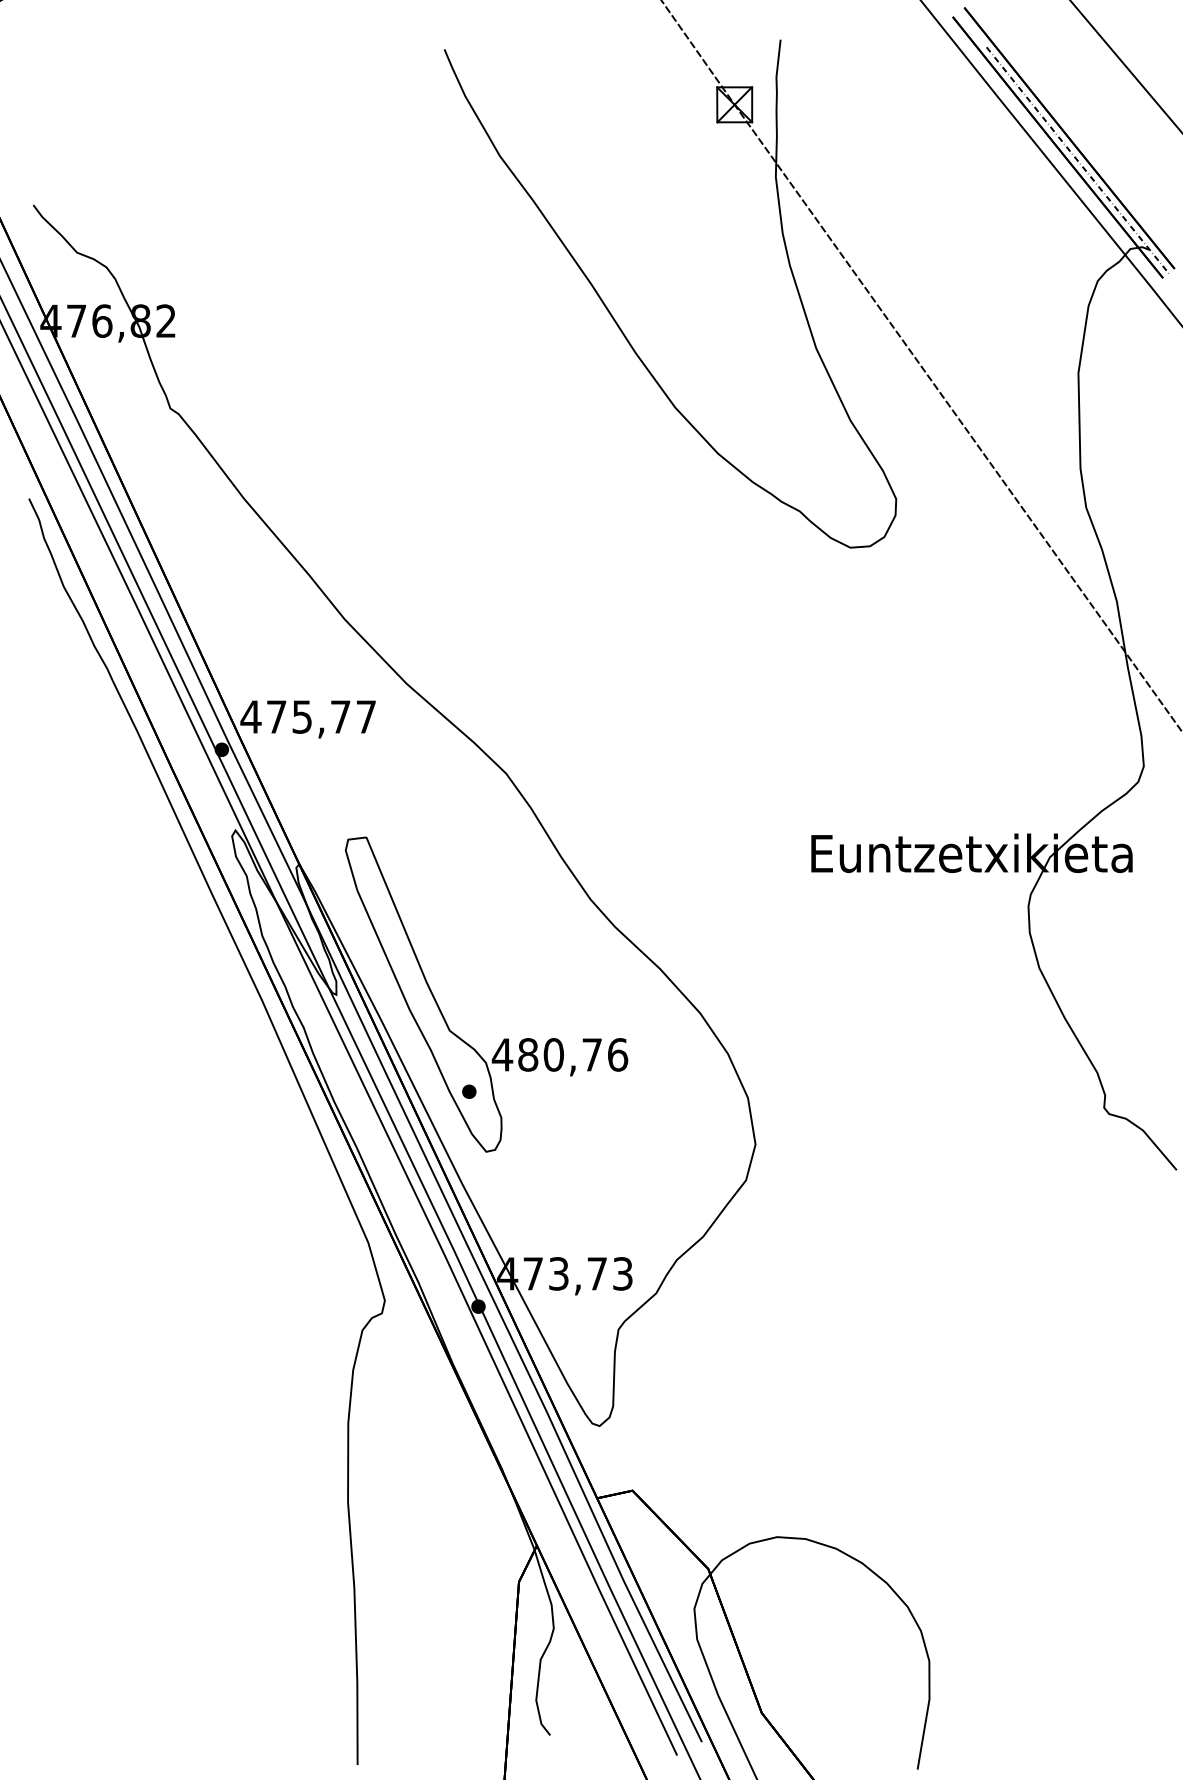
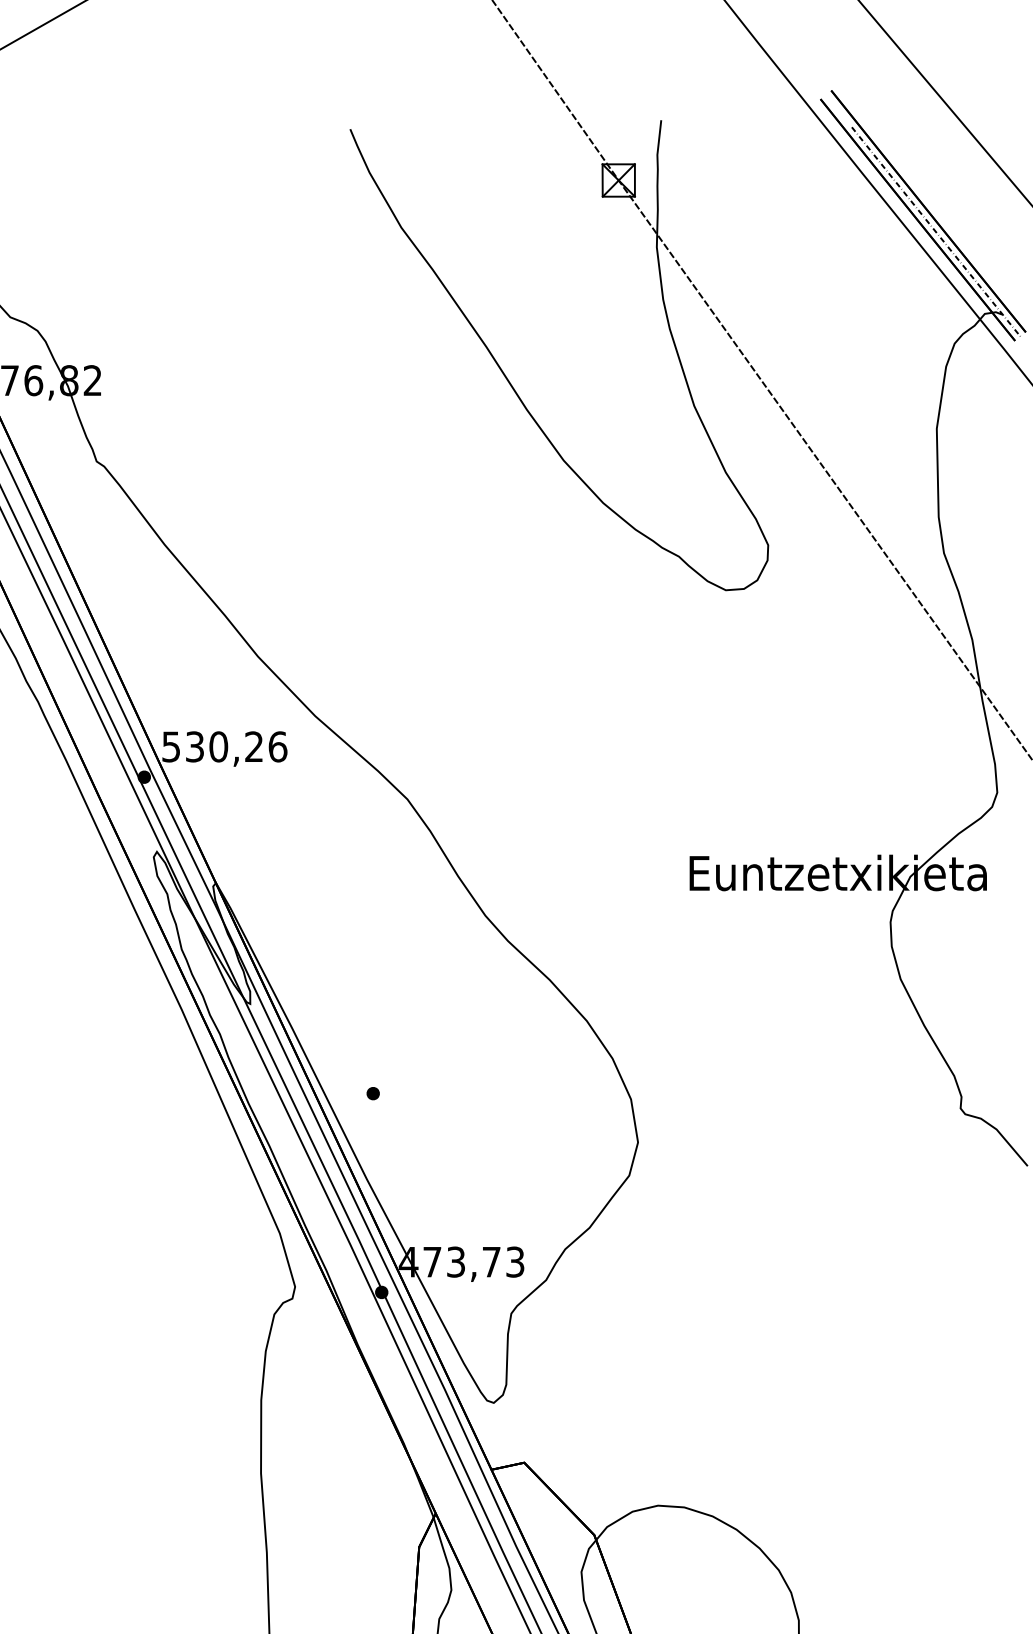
text: (308, 716) -> (224, 746), 475,77 -> 530,26
part: (442, 1012) -> (348, 1020), removed

